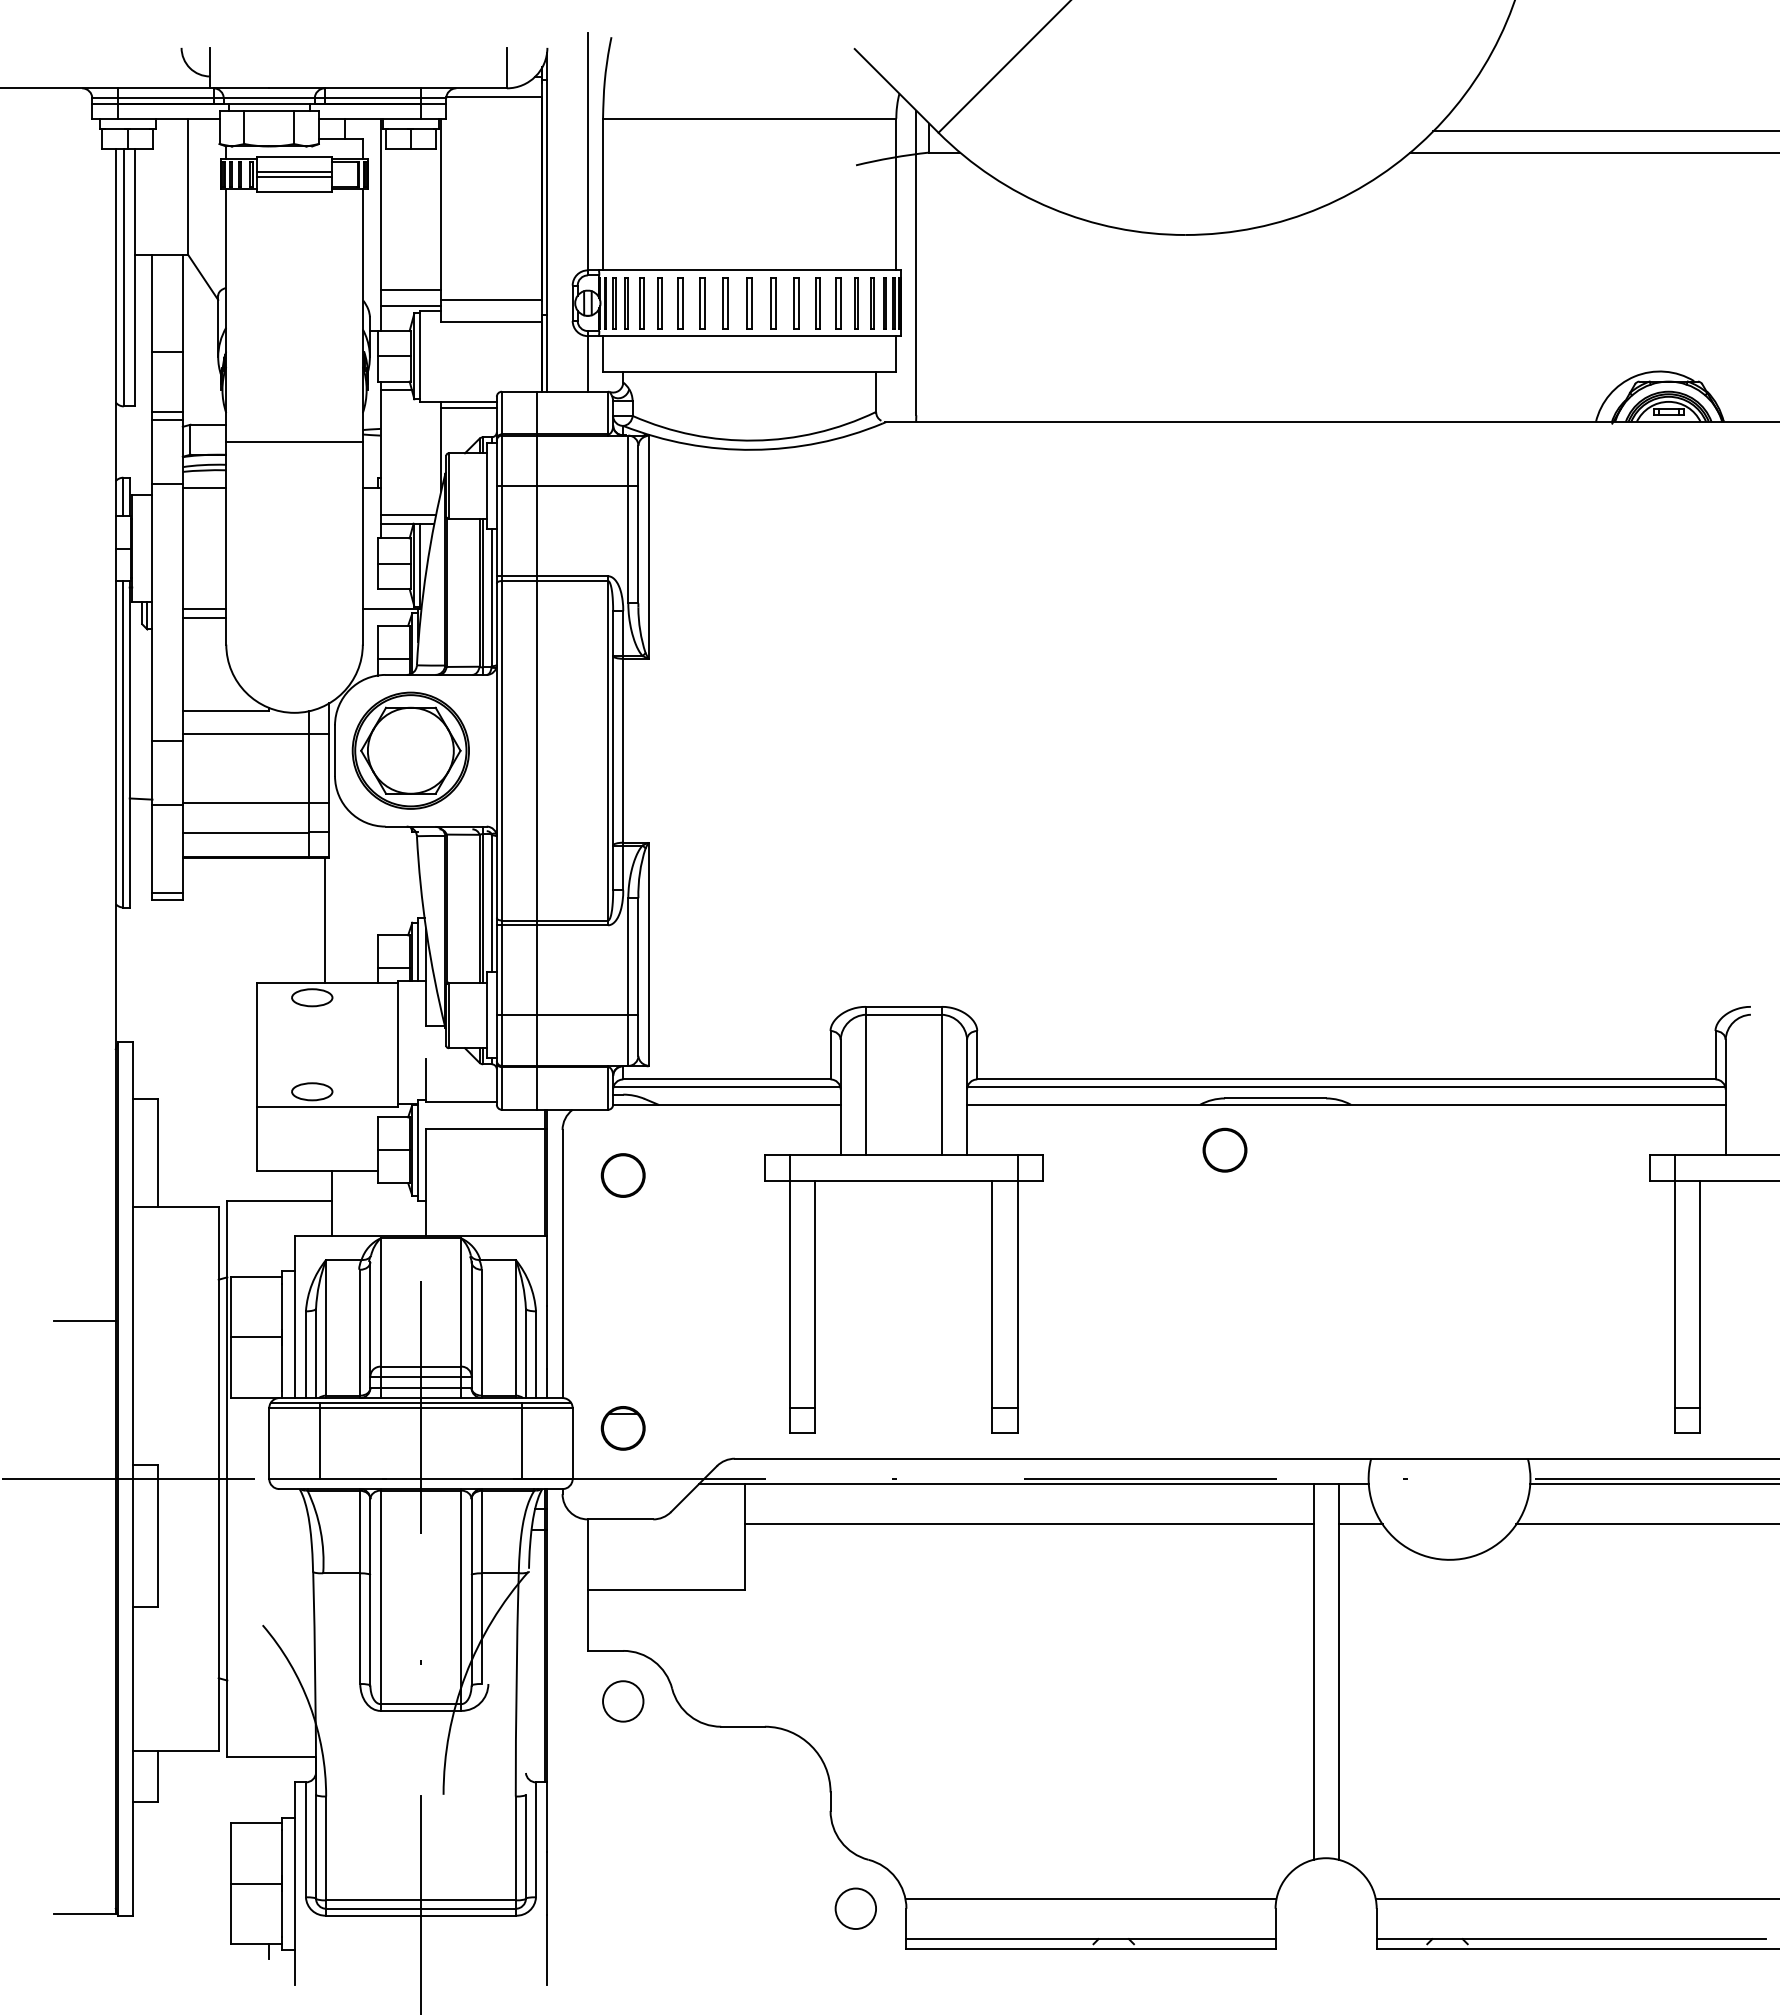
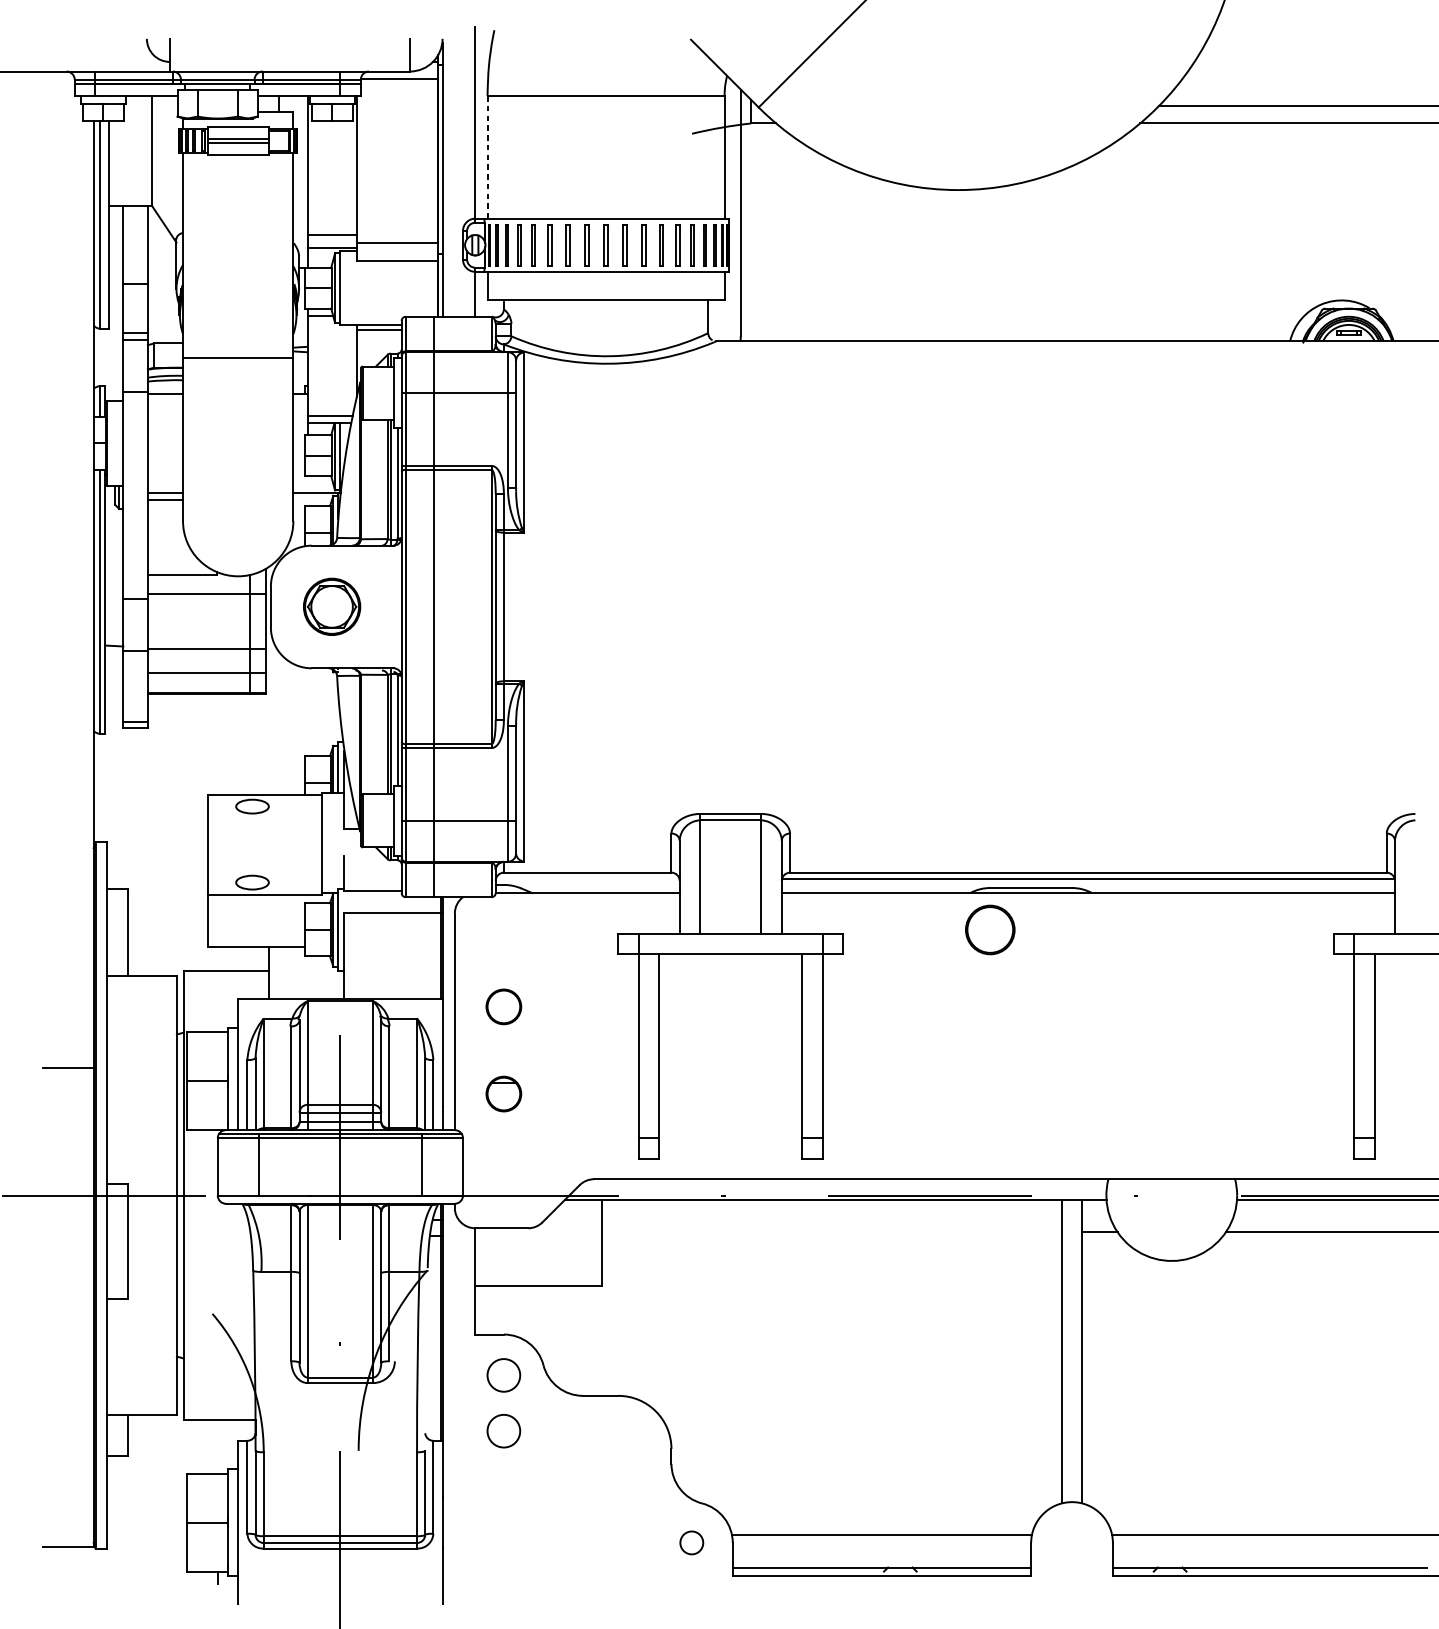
line: (603, 194) -> (487, 157), solid -> dashed
part: (410, 750) -> (331, 606), size x0.6
line: (324, 919) -> (262, 743), removed
line: (726, 1087) -> (587, 879), removed
part: (1224, 1149) -> (989, 929), size x1.4
part: (622, 1175) -> (503, 1006), moved
part: (622, 1428) -> (503, 1094), moved
line: (1028, 1524) -> (831, 1232), removed
circle: (623, 1770) -> (504, 1431), added
circle: (855, 1908) -> (691, 1542), size x0.7

